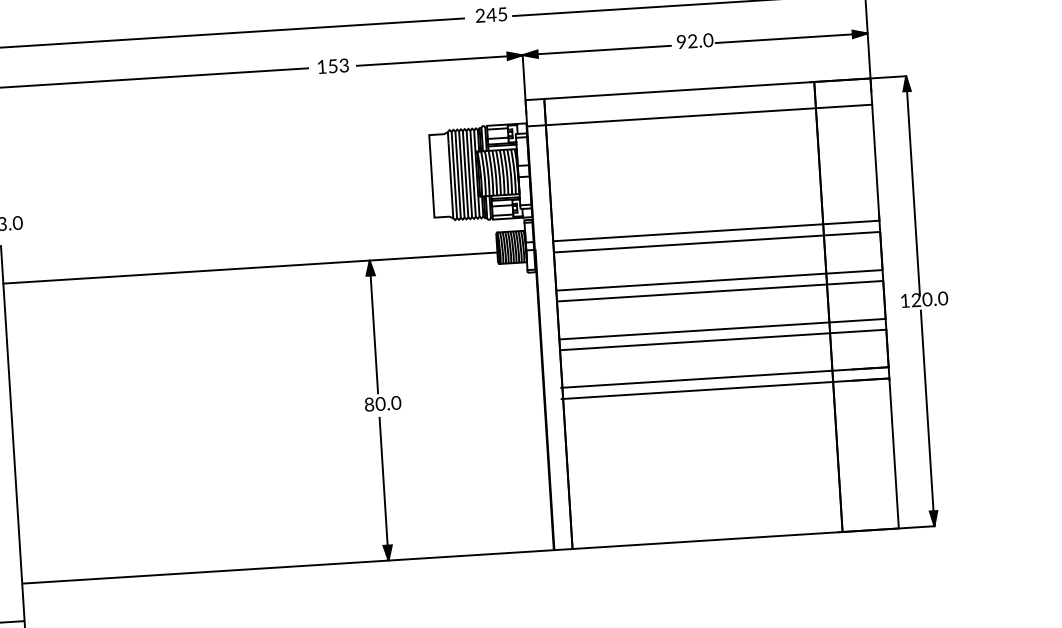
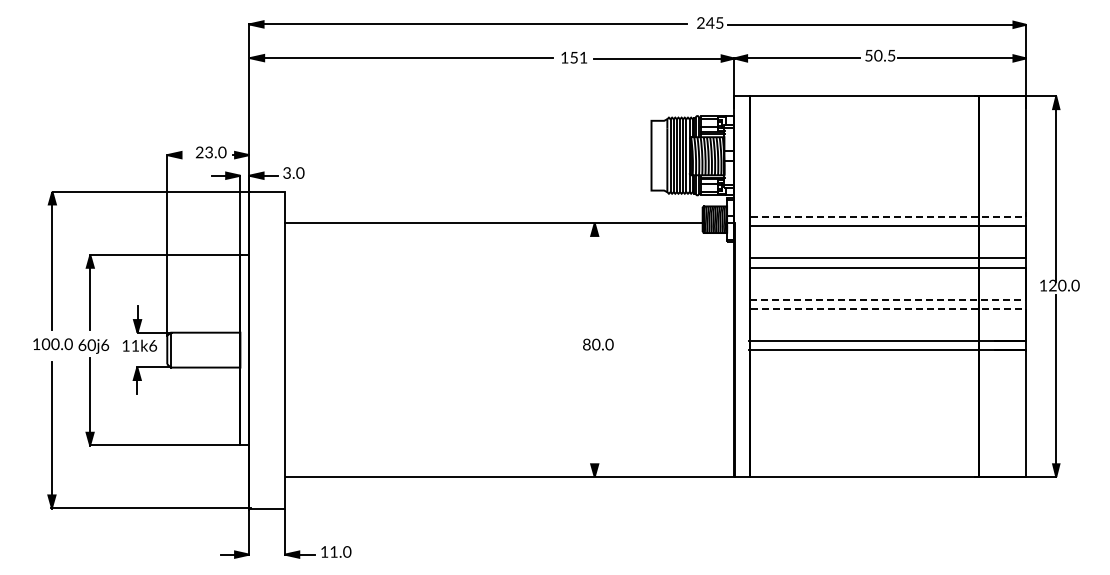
text: (695, 40) -> (880, 55), 92.0 -> 50.5
text: (344, 65) -> (583, 57), 153 -> 151
line: (699, 115) -> (880, 118), removed
line: (716, 230) -> (888, 216), solid -> dashed
line: (373, 327) -> (594, 279), removed
line: (722, 328) -> (888, 299), solid -> dashed
line: (723, 339) -> (888, 308), solid -> dashed
line: (383, 489) -> (594, 416), removed

